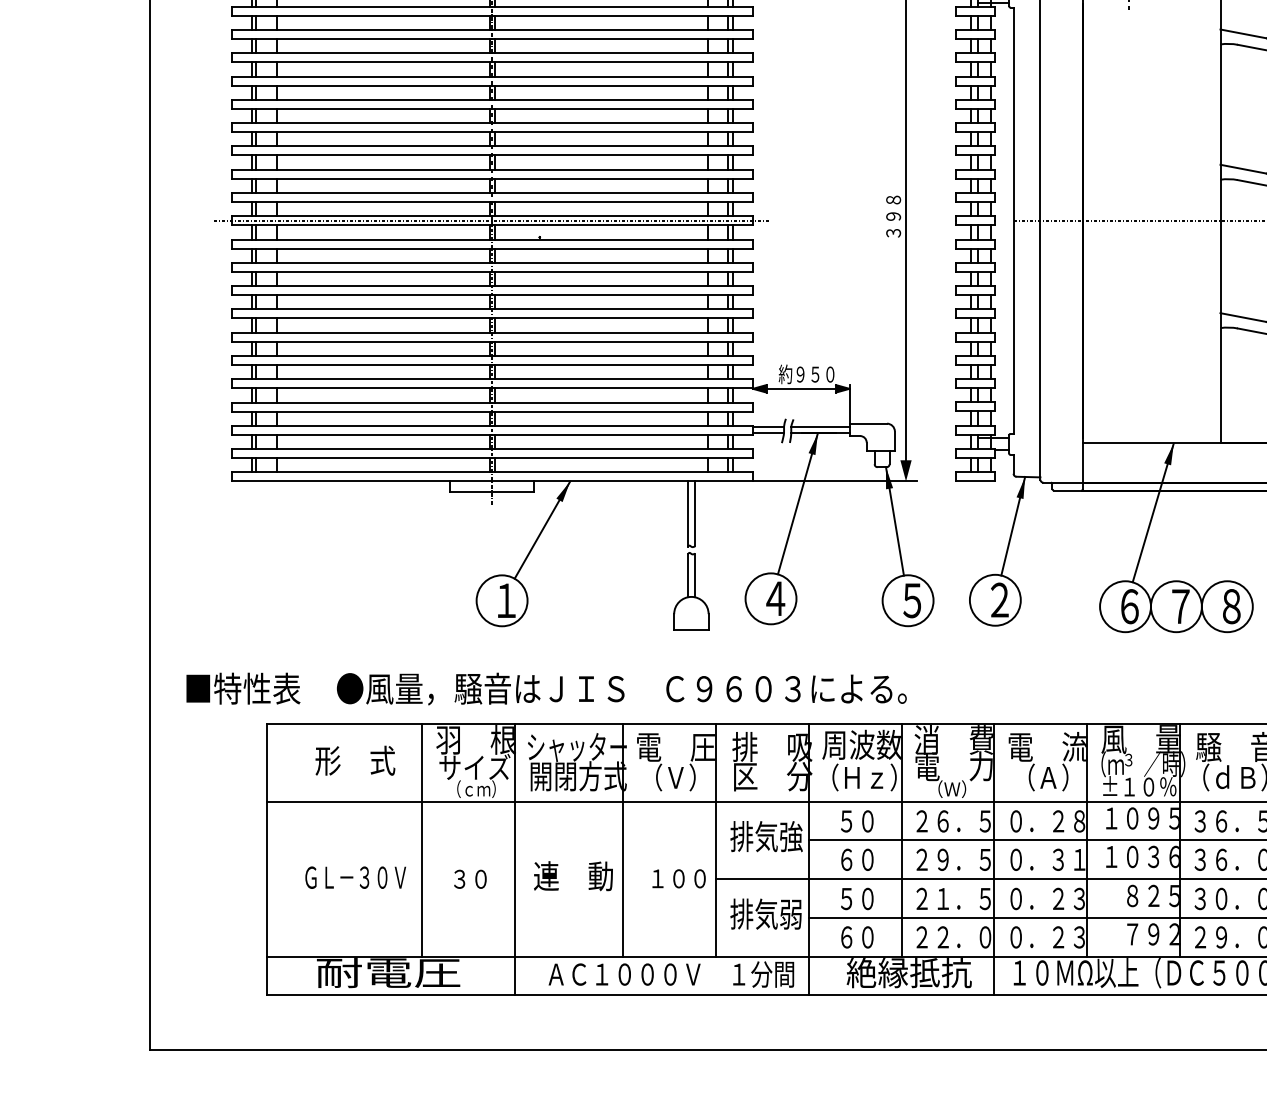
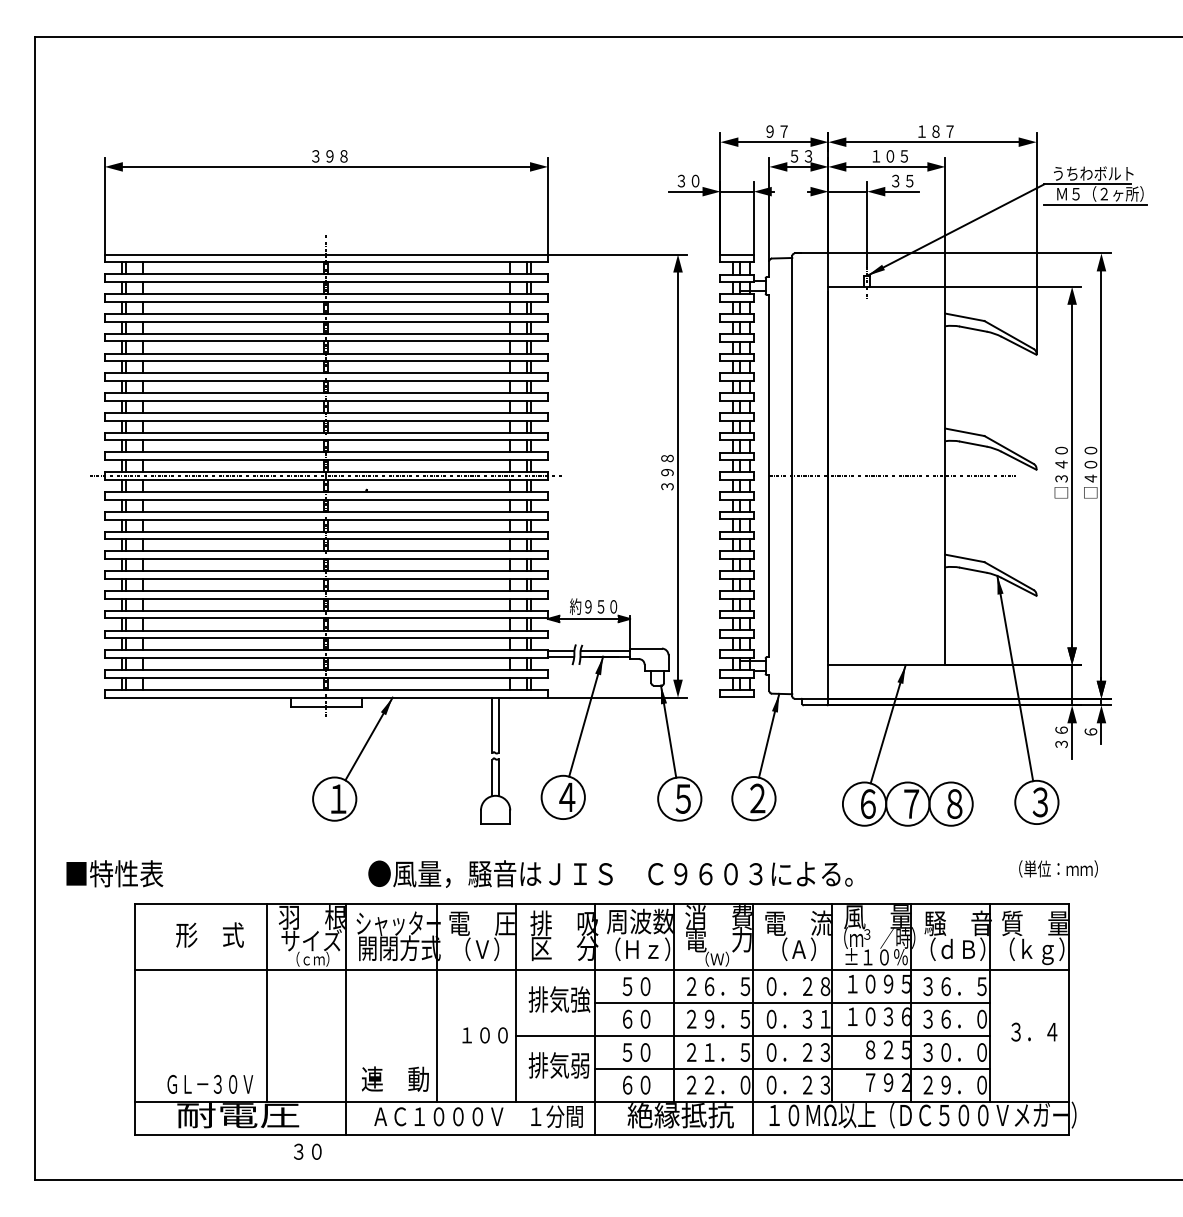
text: (621, 688) -> (610, 873), moved
text: (572, 875) -> (394, 1078), moved
text: (355, 877) -> (210, 1084), moved
text: (470, 878) -> (307, 1151), moved

